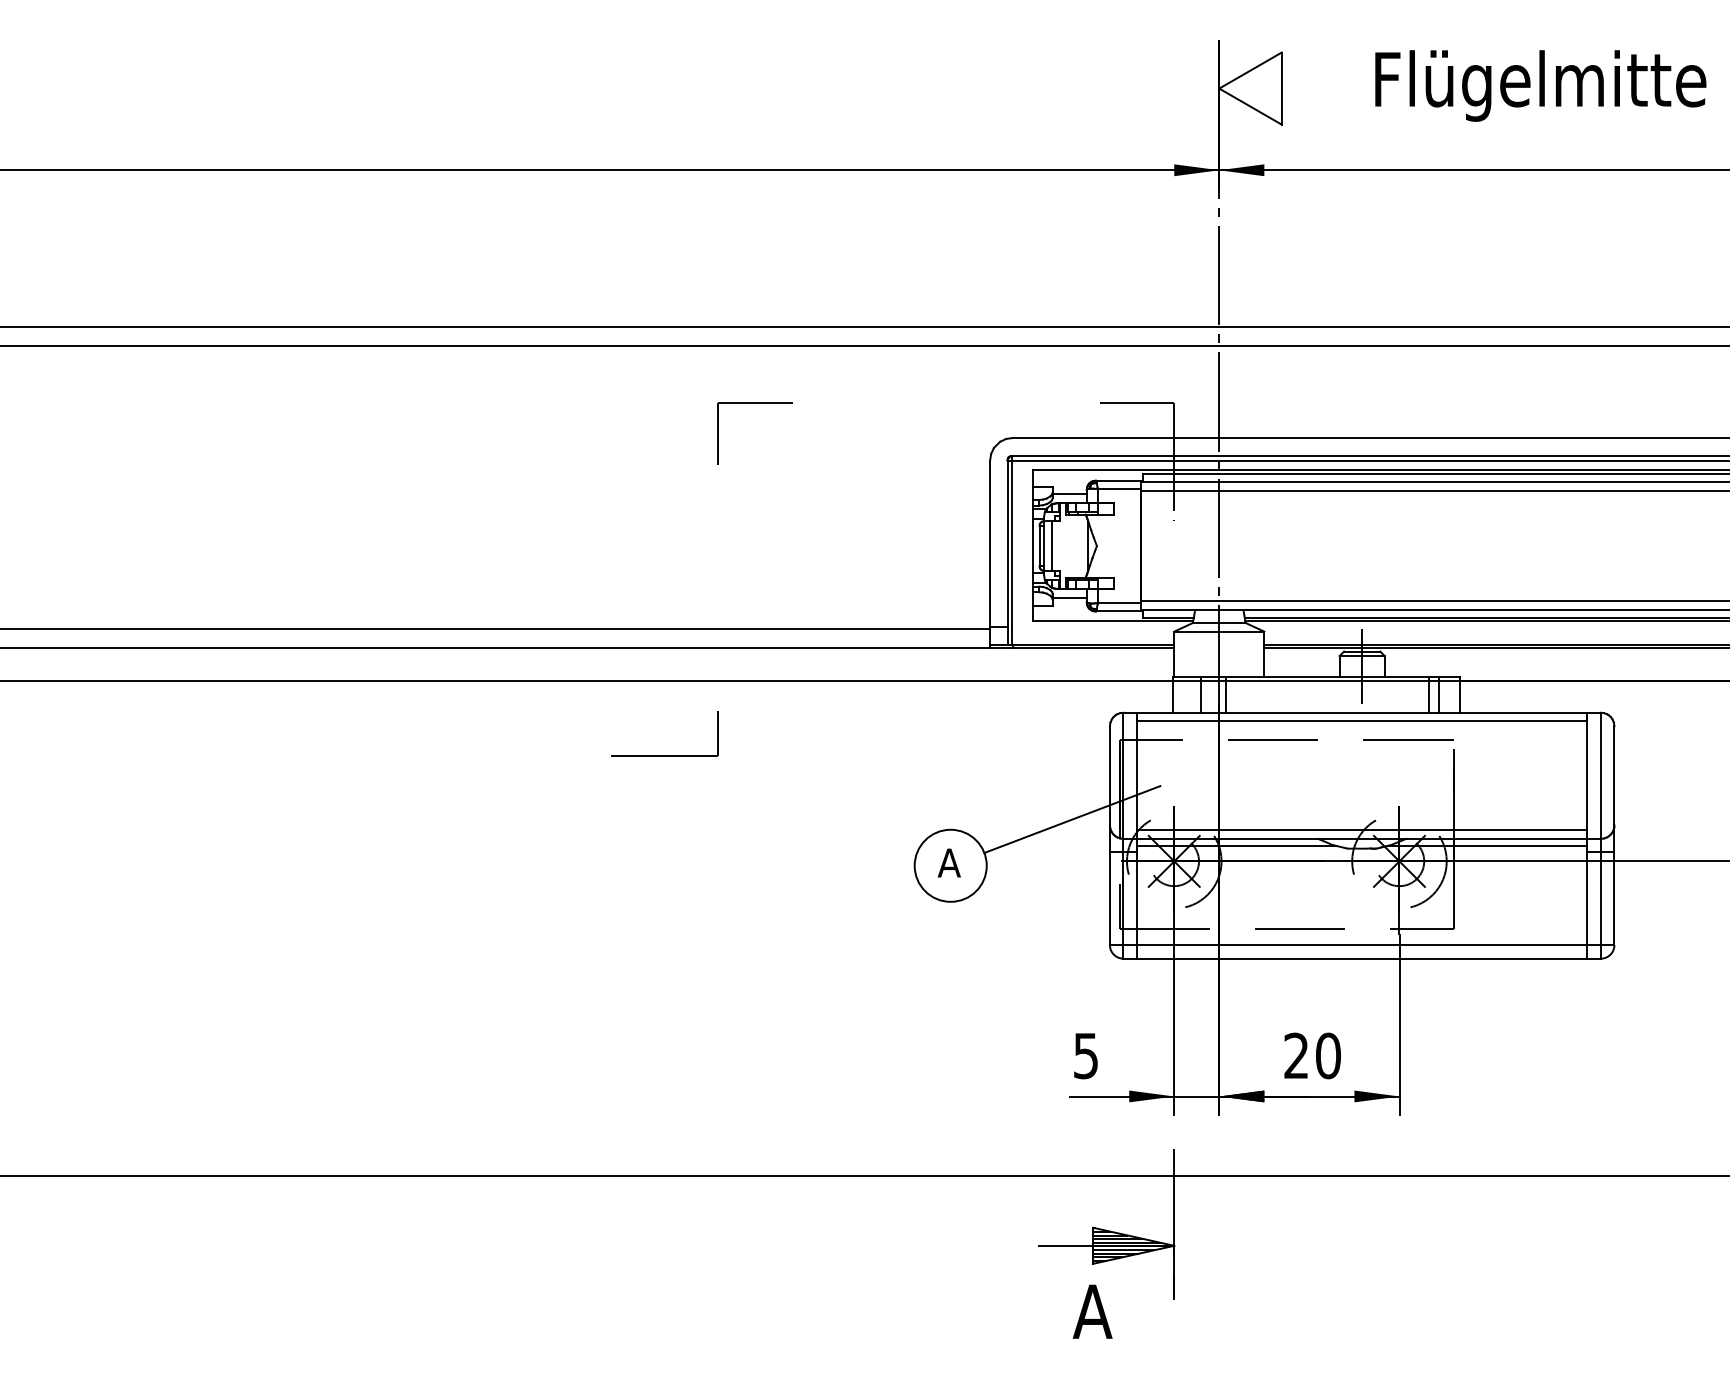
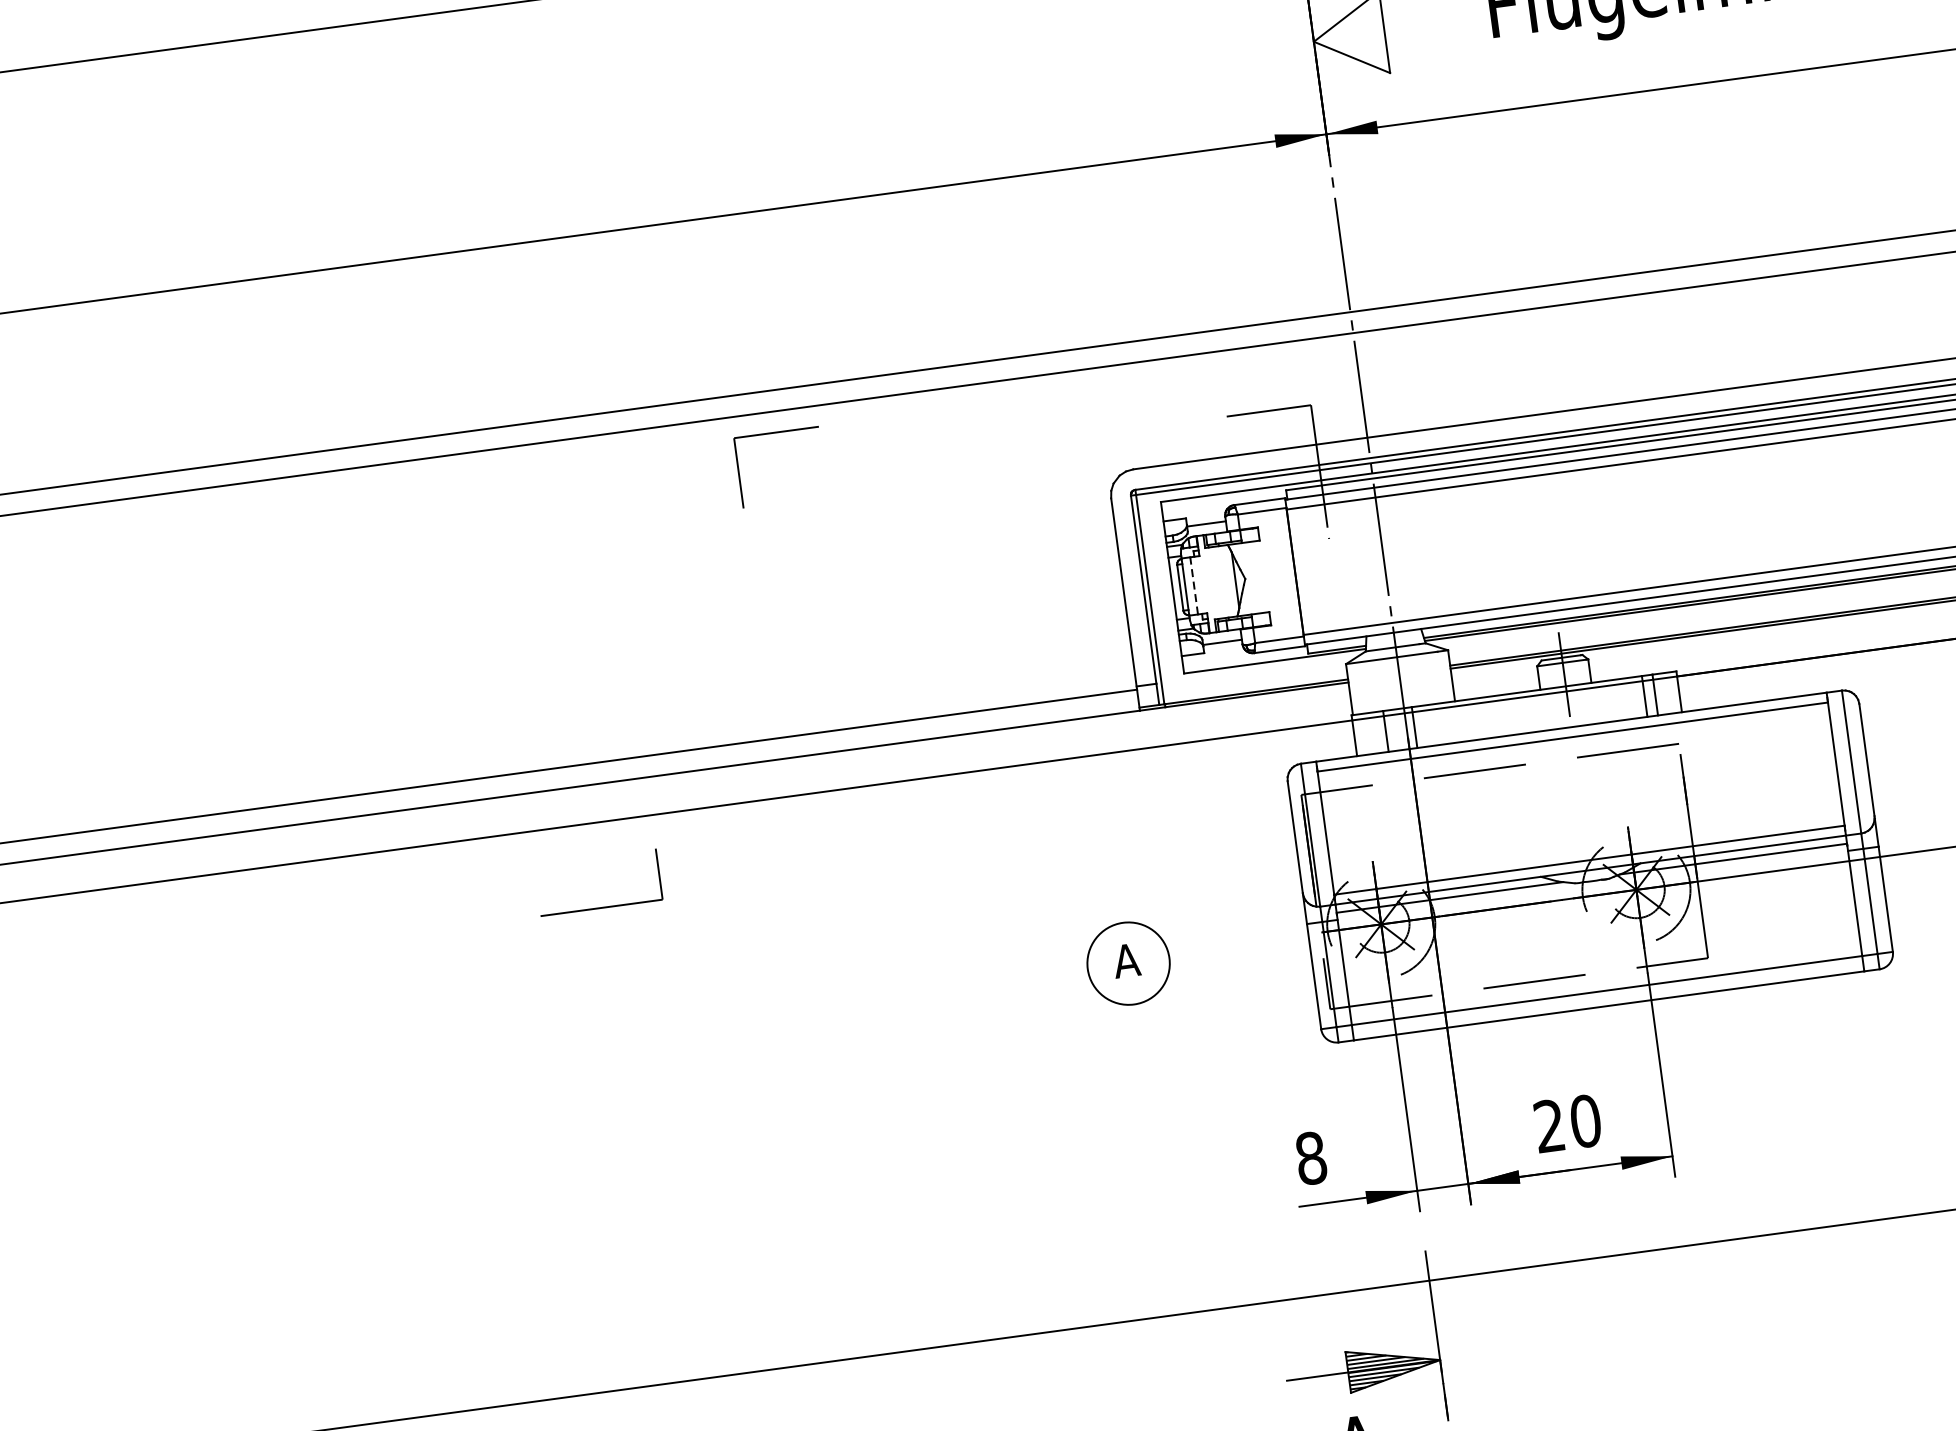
part: (754, 403) -> (775, 432), moved
line: (1051, 545) -> (1193, 585), solid -> dashed
part: (664, 755) -> (601, 907), moved
line: (1072, 819) -> (1259, 892), removed
text: (1085, 1055) -> (1310, 1157), 5 -> 8

